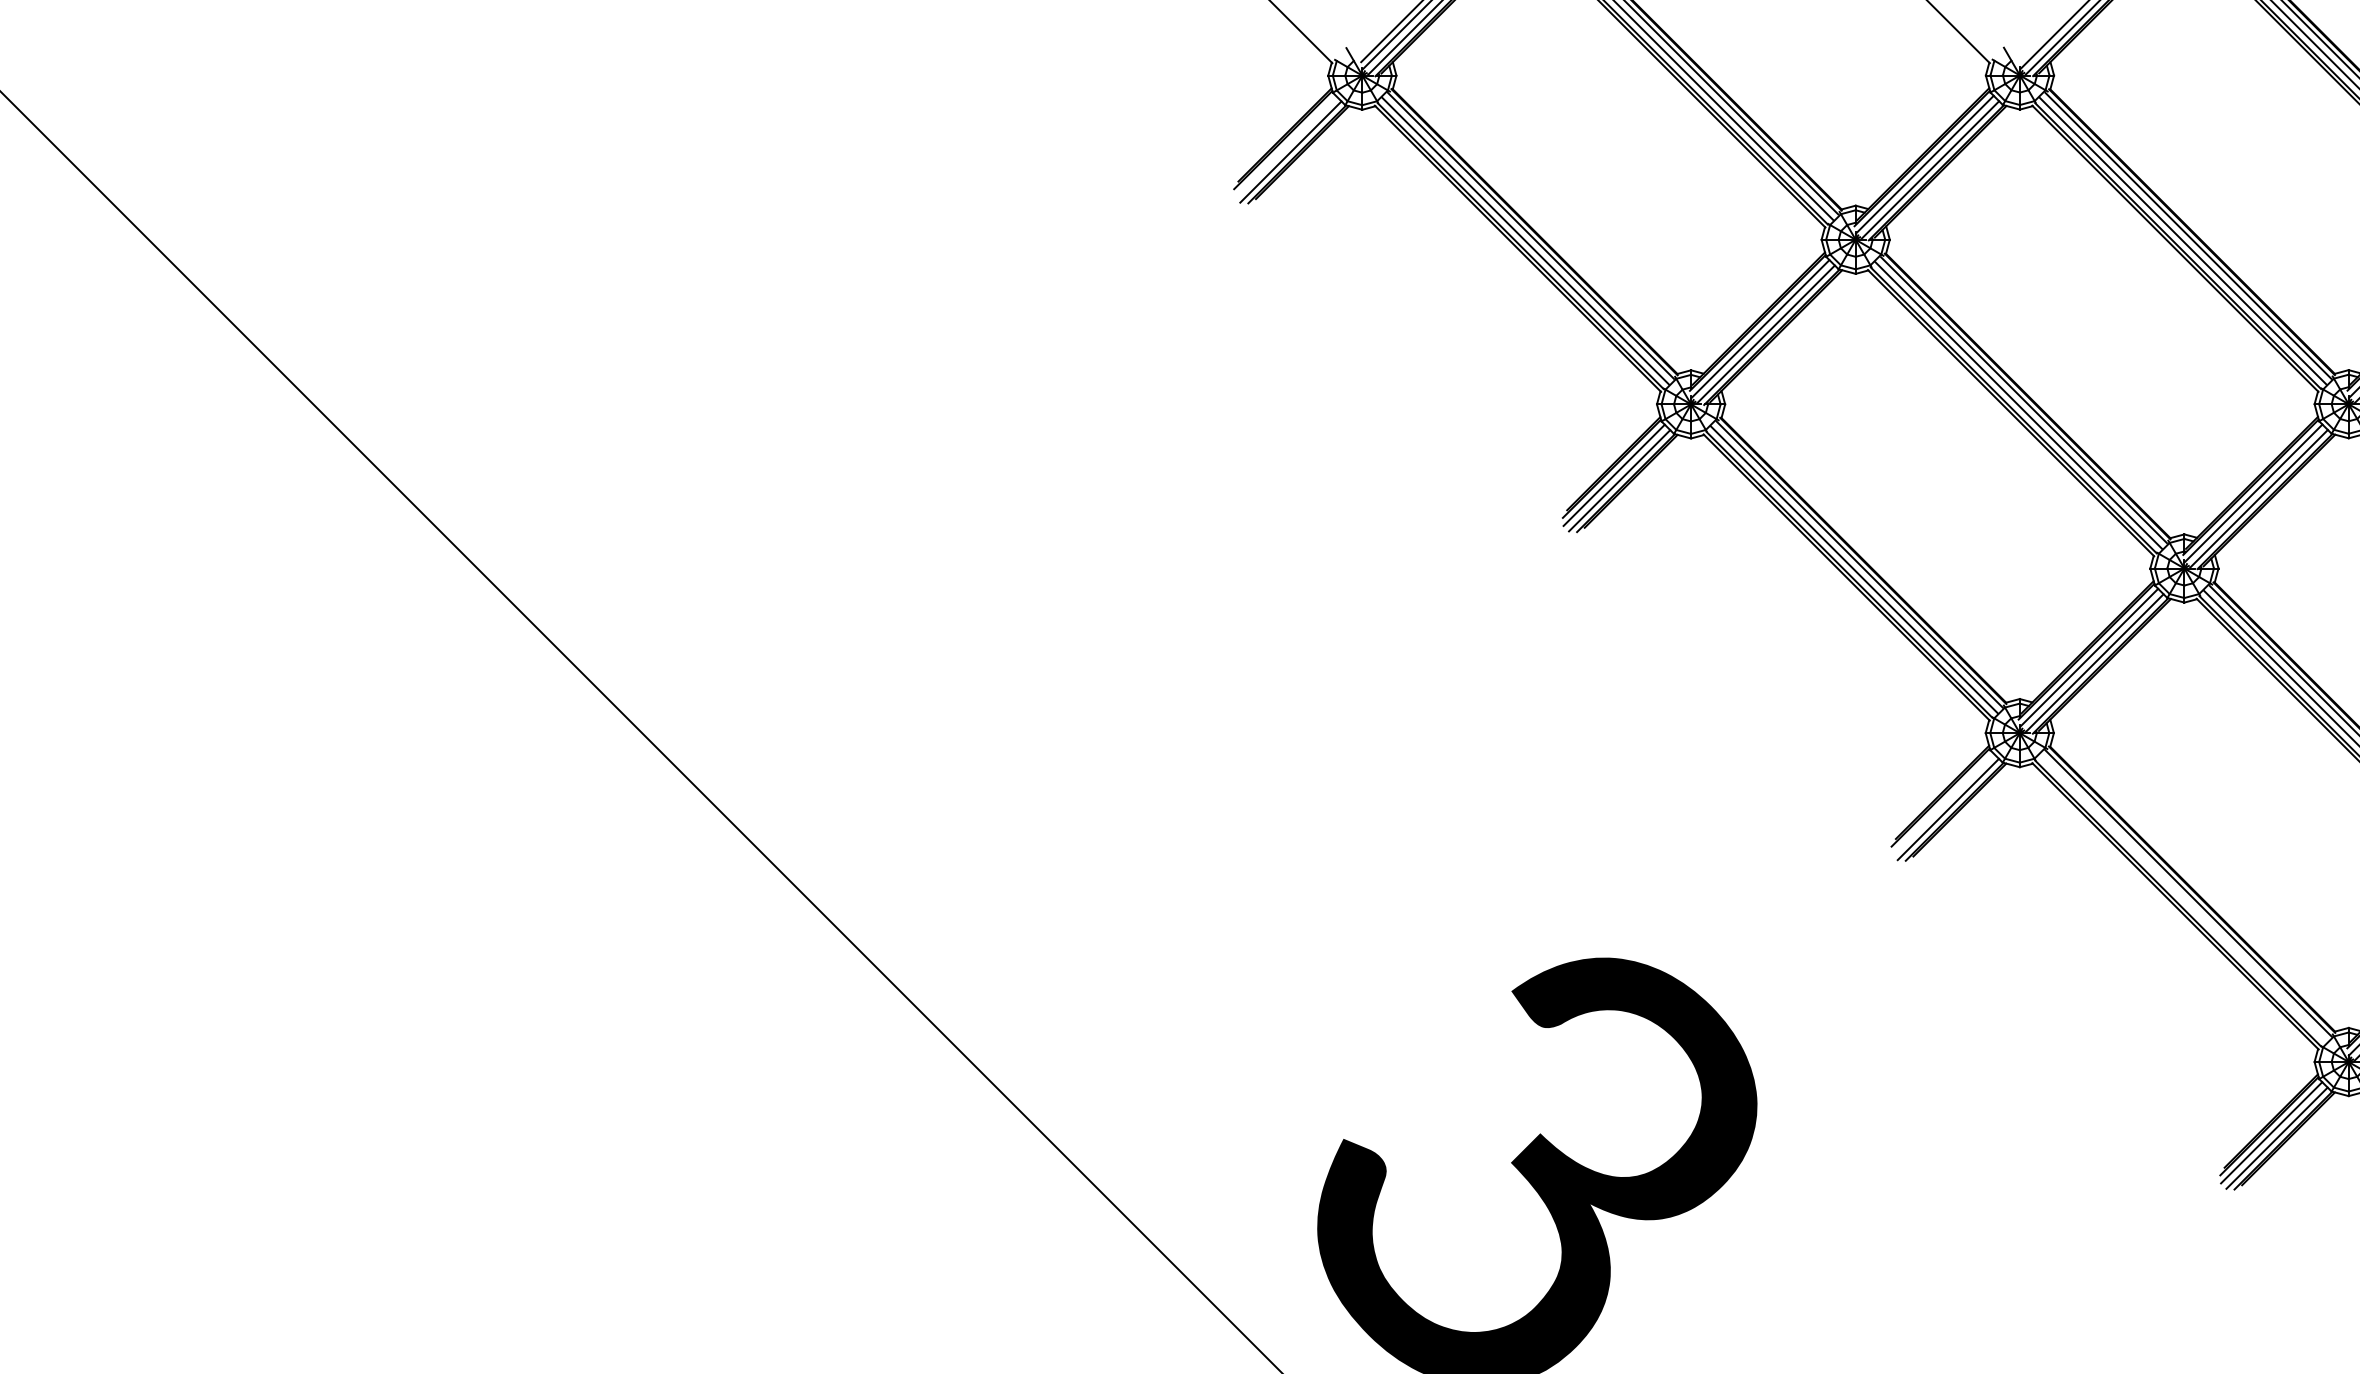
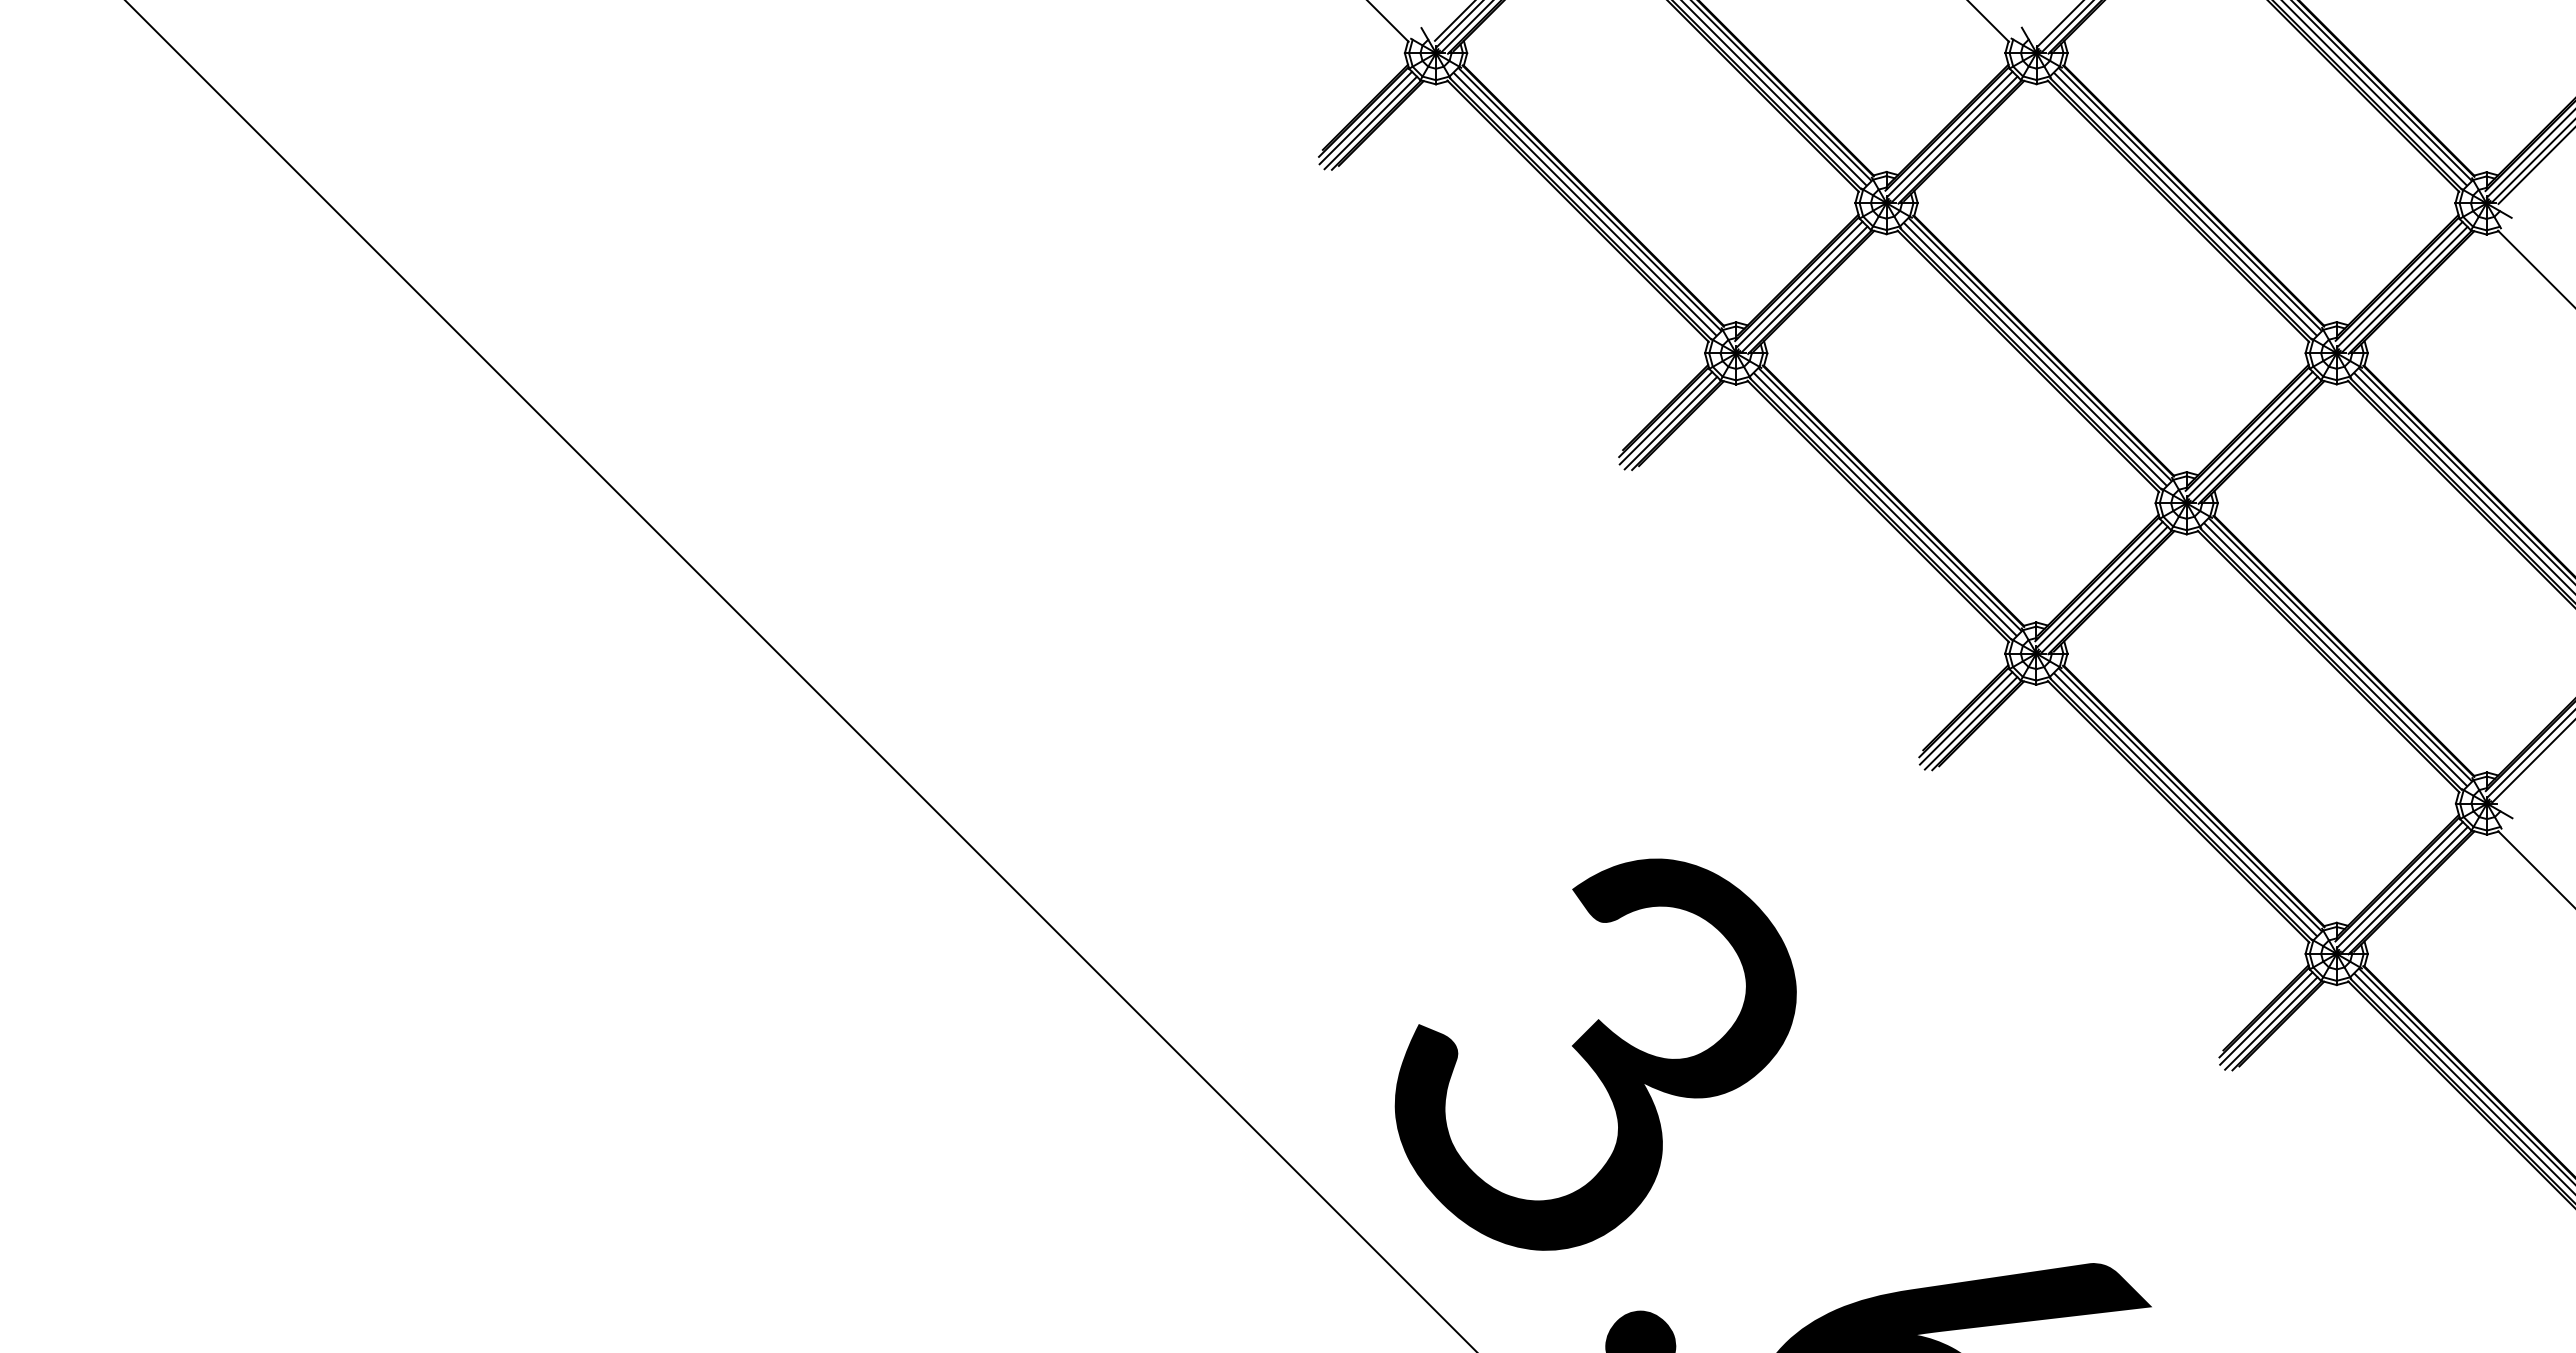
line: (1285, 146) -> (1365, 117), added
line: (1942, 804) -> (1965, 718), added
line: (2183, 898) -> (2185, 804), added

